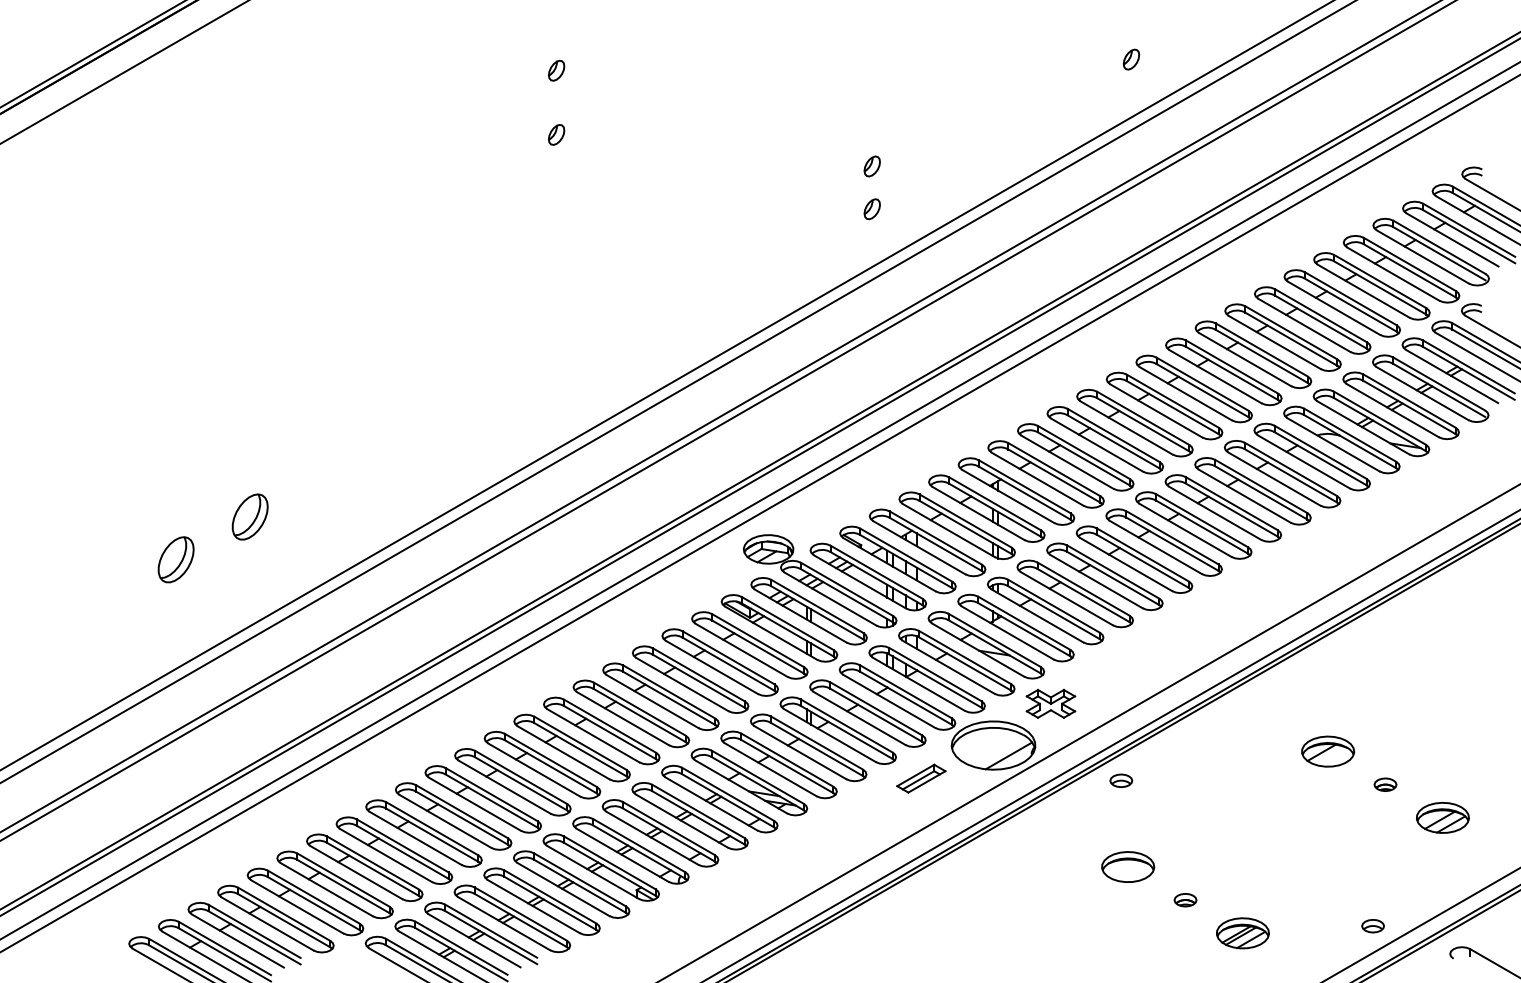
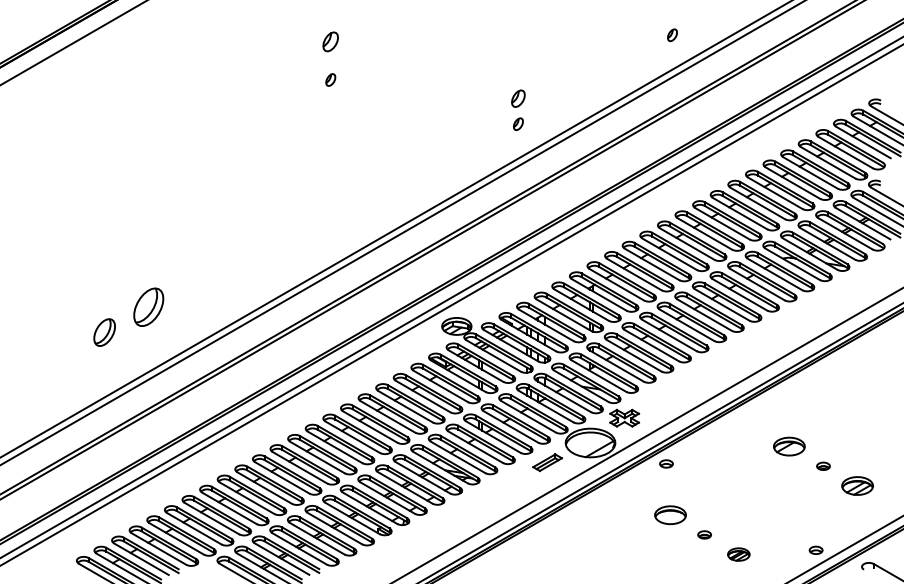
part: (556, 70) -> (330, 41), size x1.6
part: (872, 165) -> (518, 98), size x1.4
part: (249, 515) -> (148, 306), size x1.4
part: (1242, 933) -> (738, 554), size x0.7

